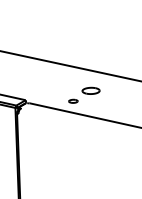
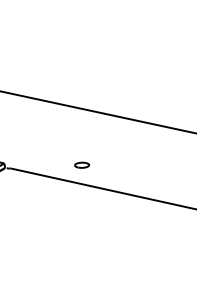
part: (90, 90) -> (110, 147), removed

